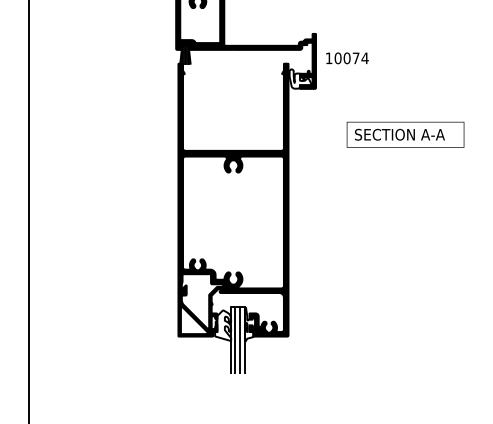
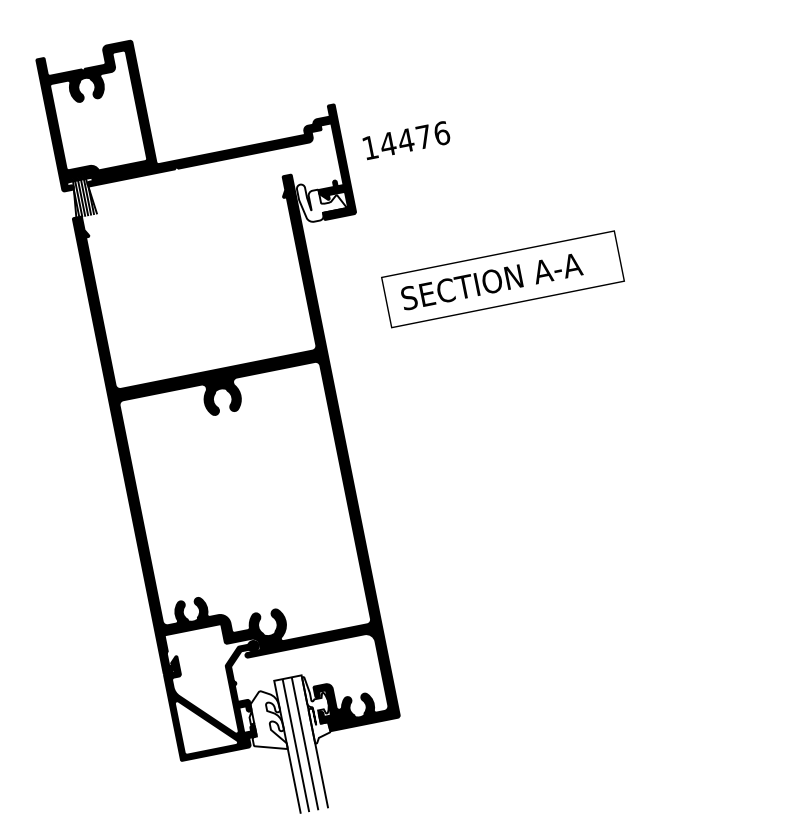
text: (351, 58) -> (414, 139), 10074 -> 14476
text: (405, 134) -> (502, 278), moved

